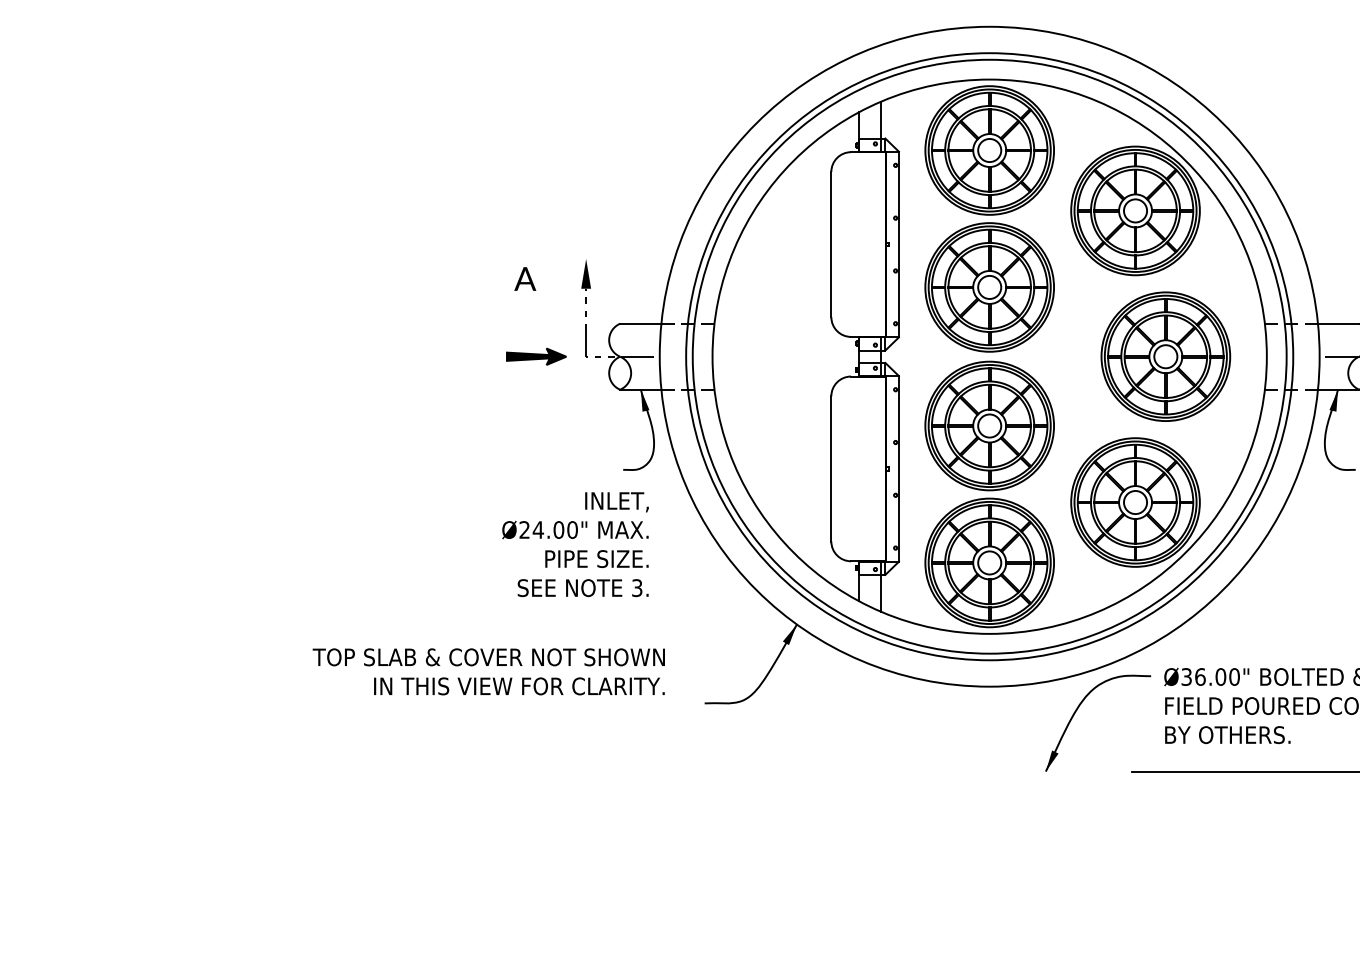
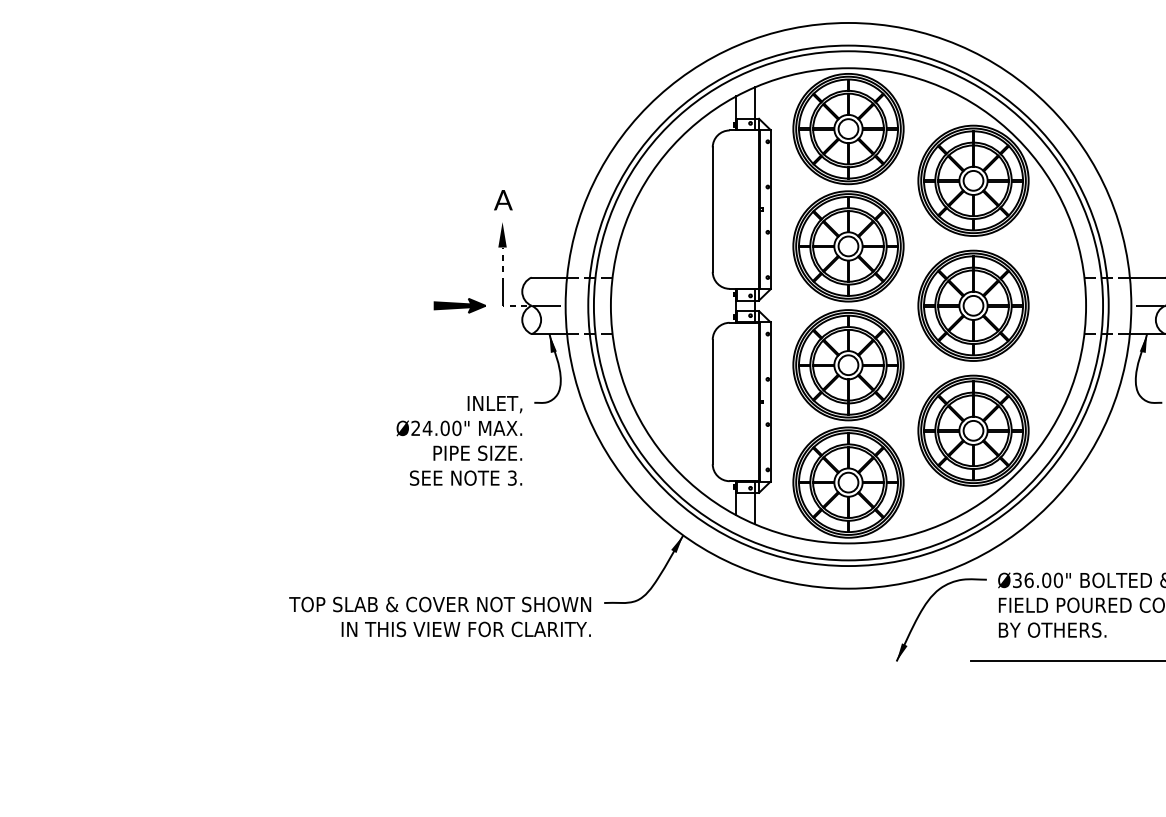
text: (525, 279) -> (503, 200), moved
part: (1165, 356) -> (973, 305), moved
text: (575, 544) -> (459, 440), moved
text: (489, 671) -> (440, 616), moved

